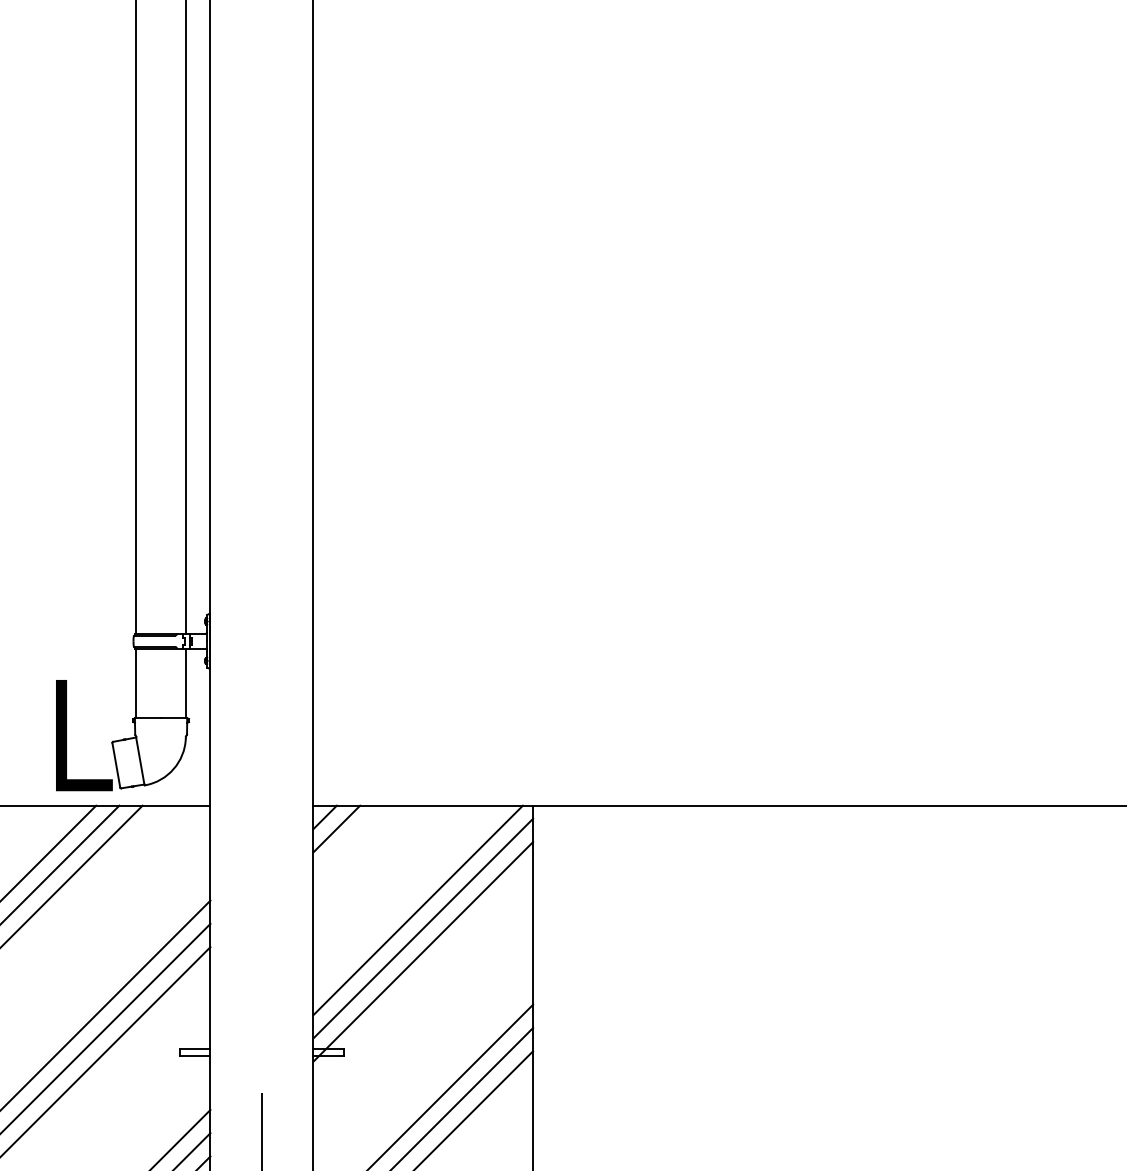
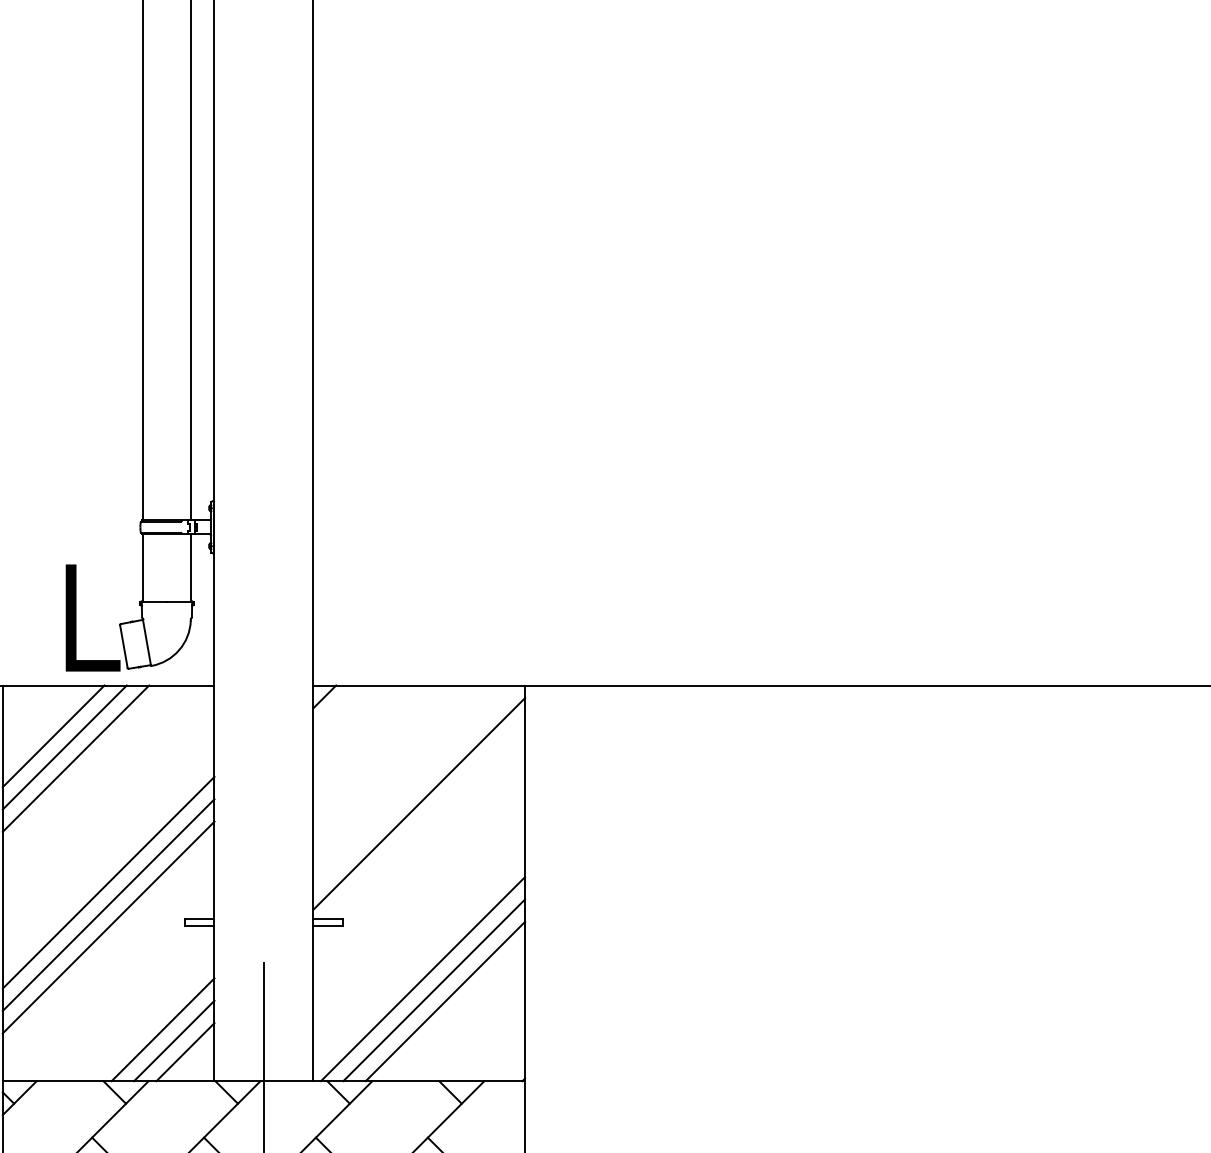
line: (336, 828) -> (335, 707), removed
line: (418, 910) -> (414, 786), removed
line: (423, 952) -> (419, 826), removed

